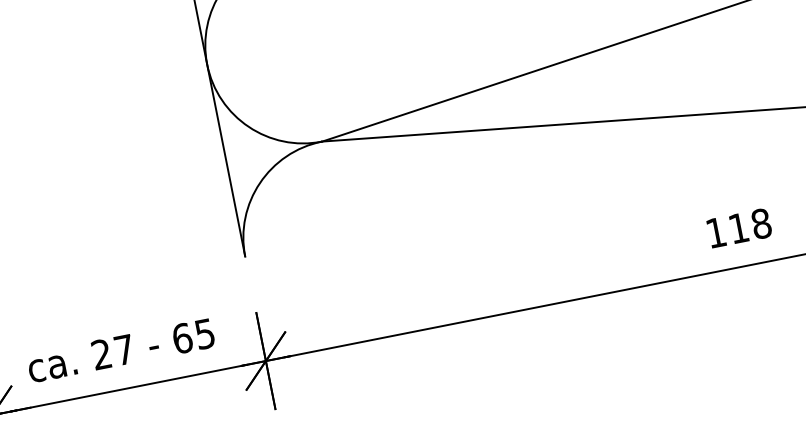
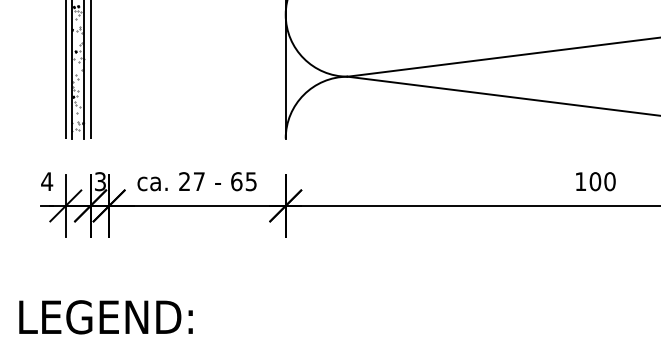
text: (749, 225) -> (602, 181), 118 -> 100

